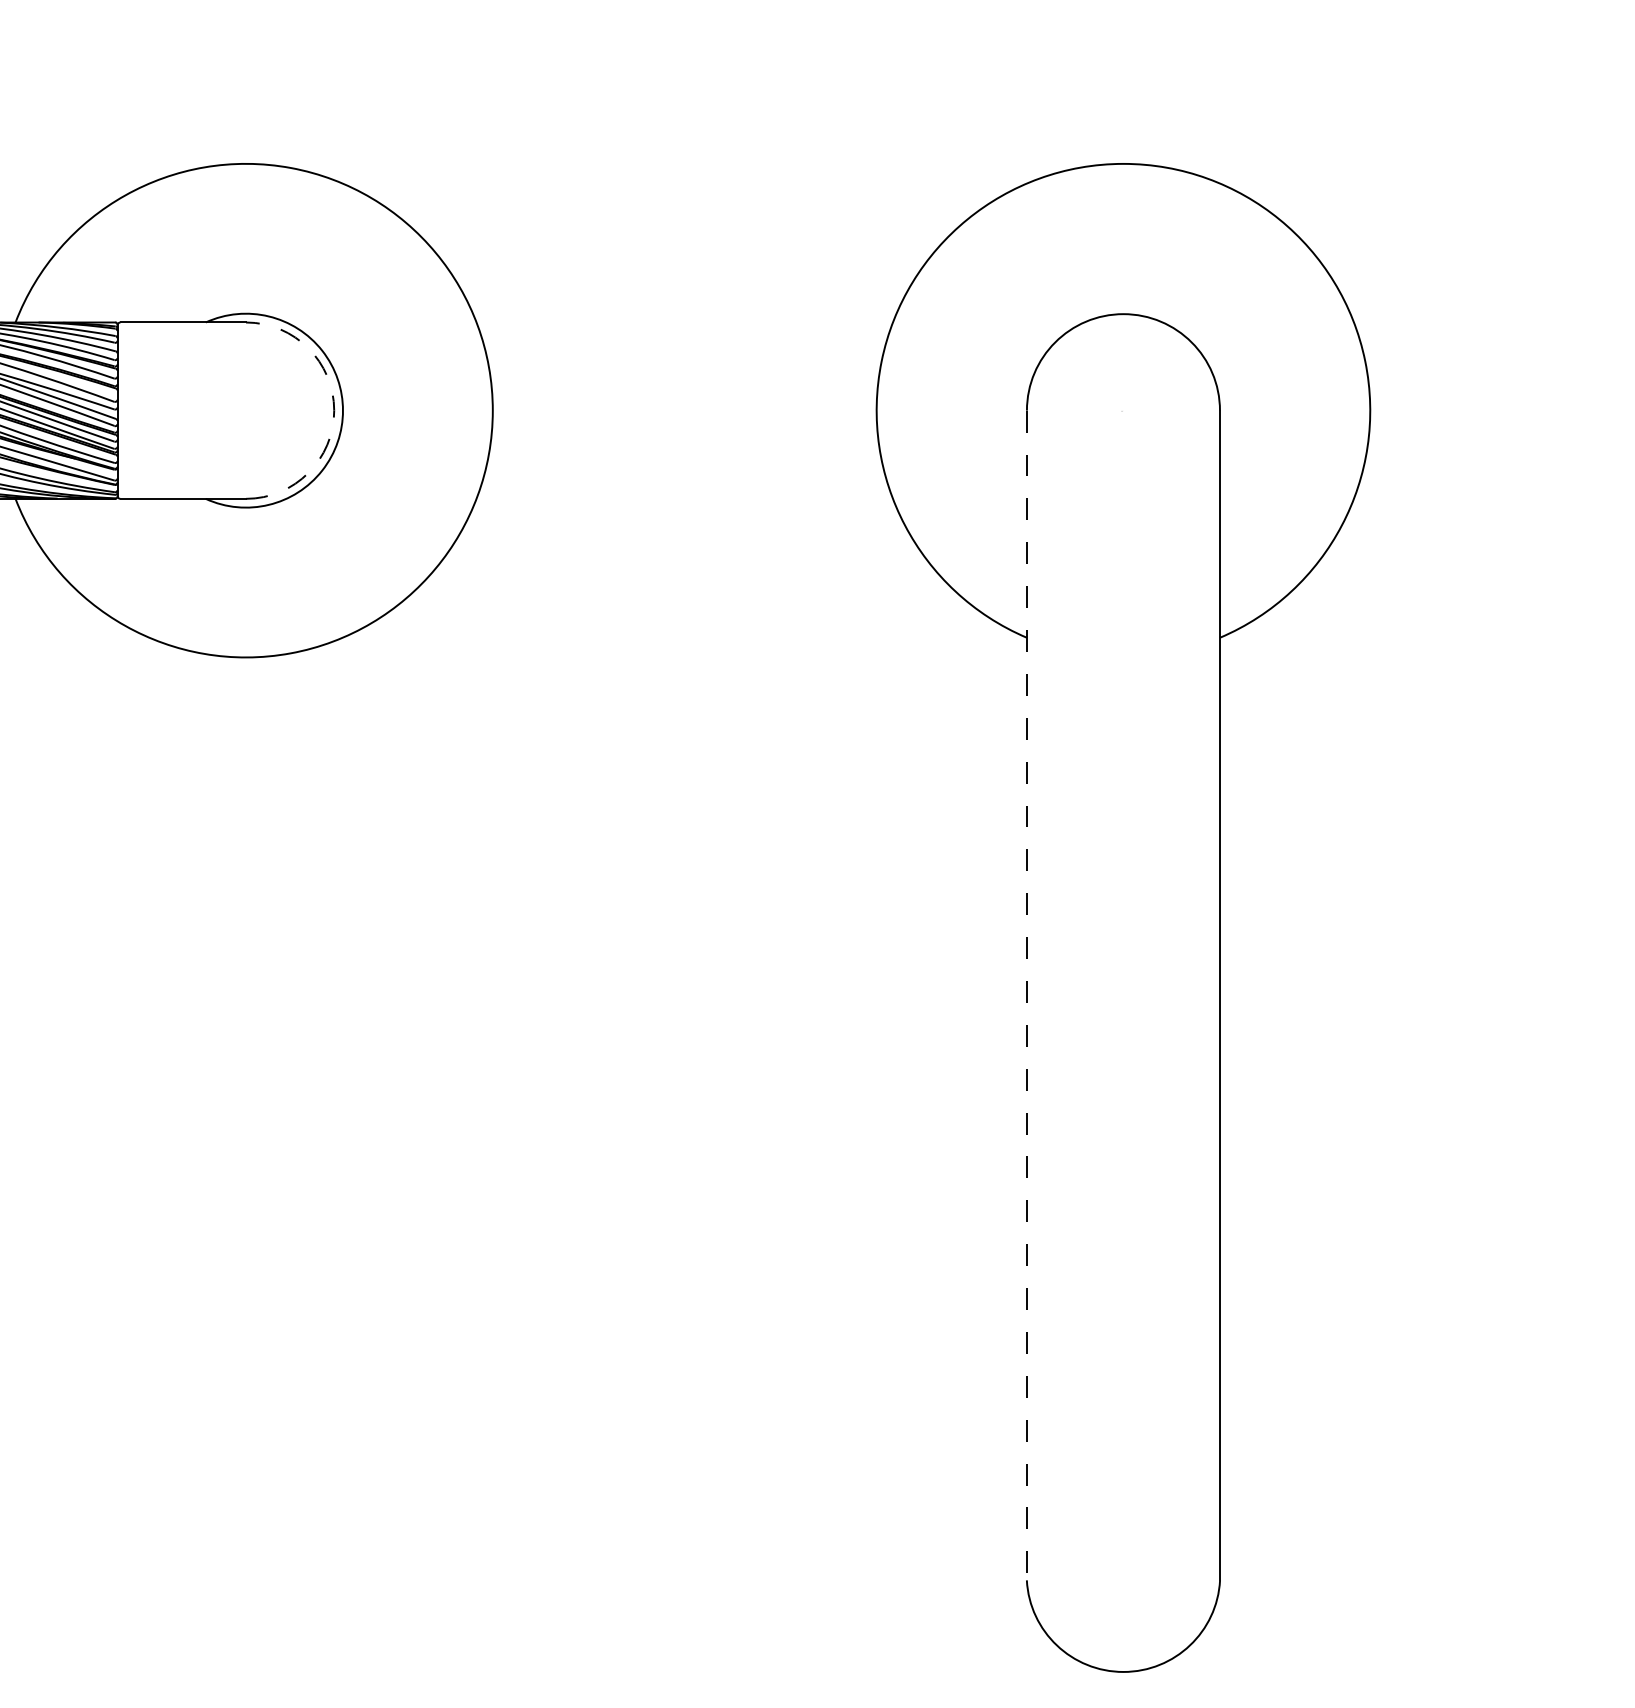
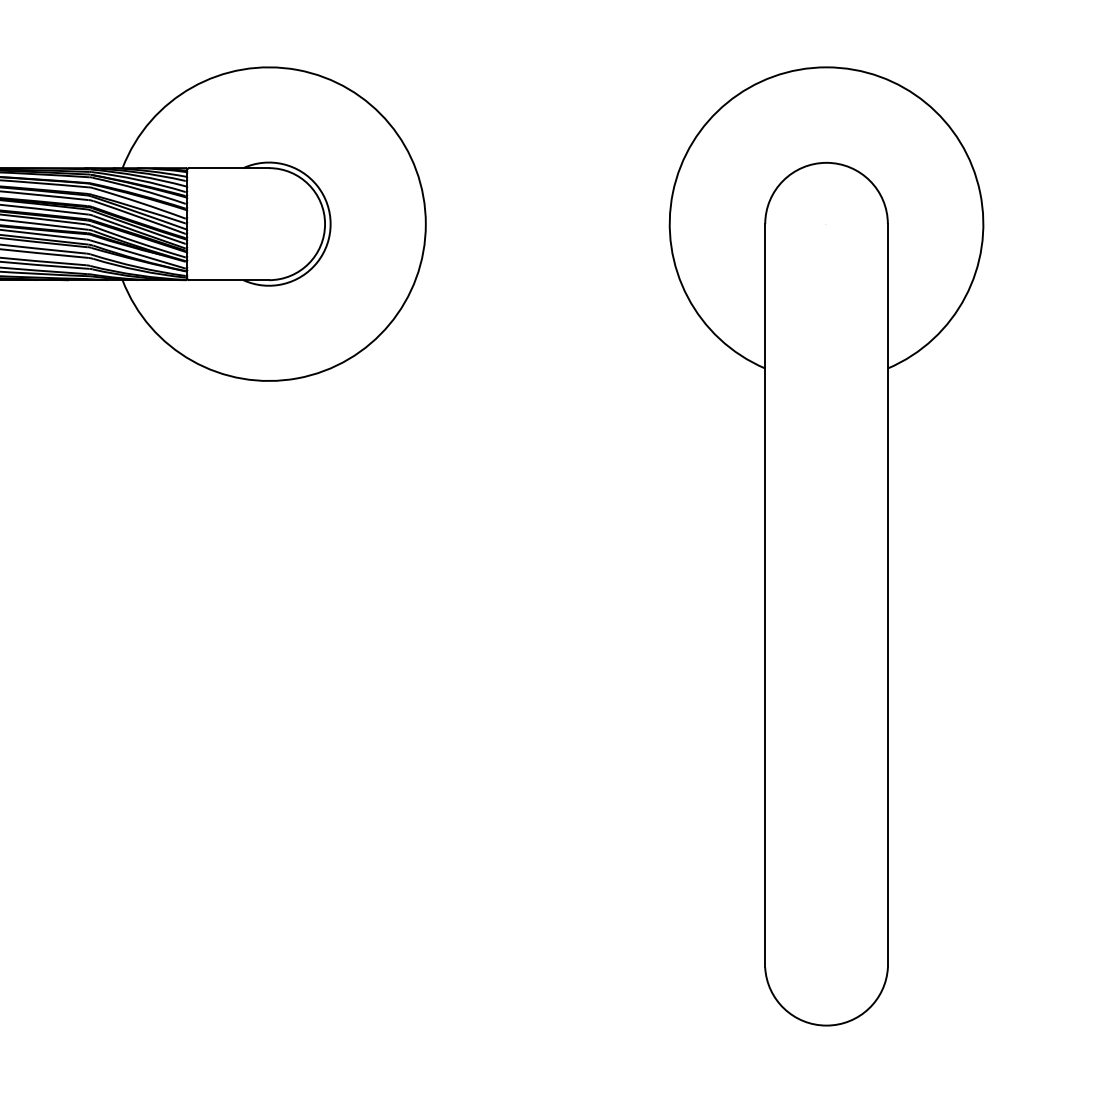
arc: (334, 411) -> (325, 224), dashed -> solid
line: (1027, 995) -> (765, 595), dashed -> solid

